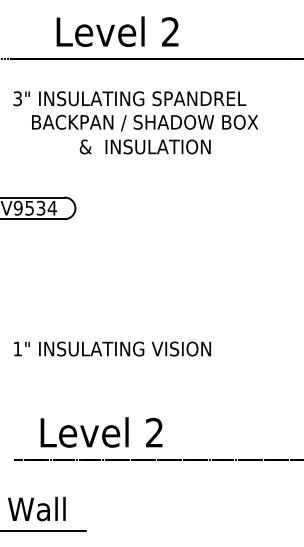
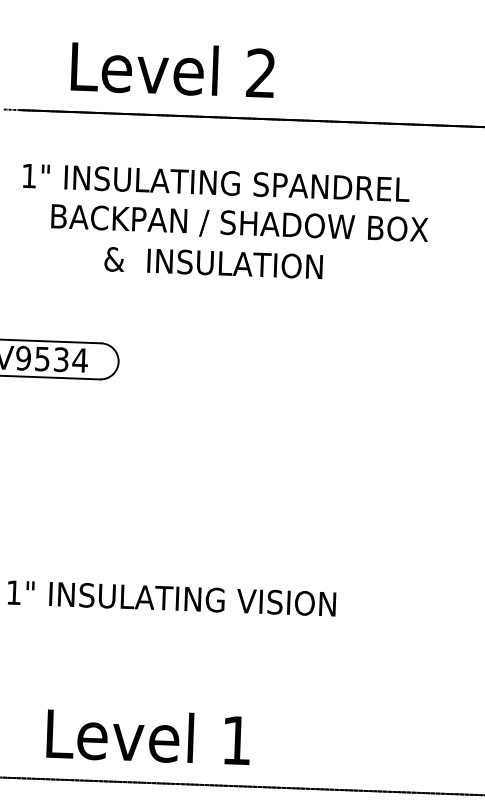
text: (117, 31) -> (172, 69), moved
text: (17, 98) -> (28, 175), 3" -> 1"
text: (144, 146) -> (212, 262), moved
text: (154, 432) -> (236, 740), 2 -> 1

